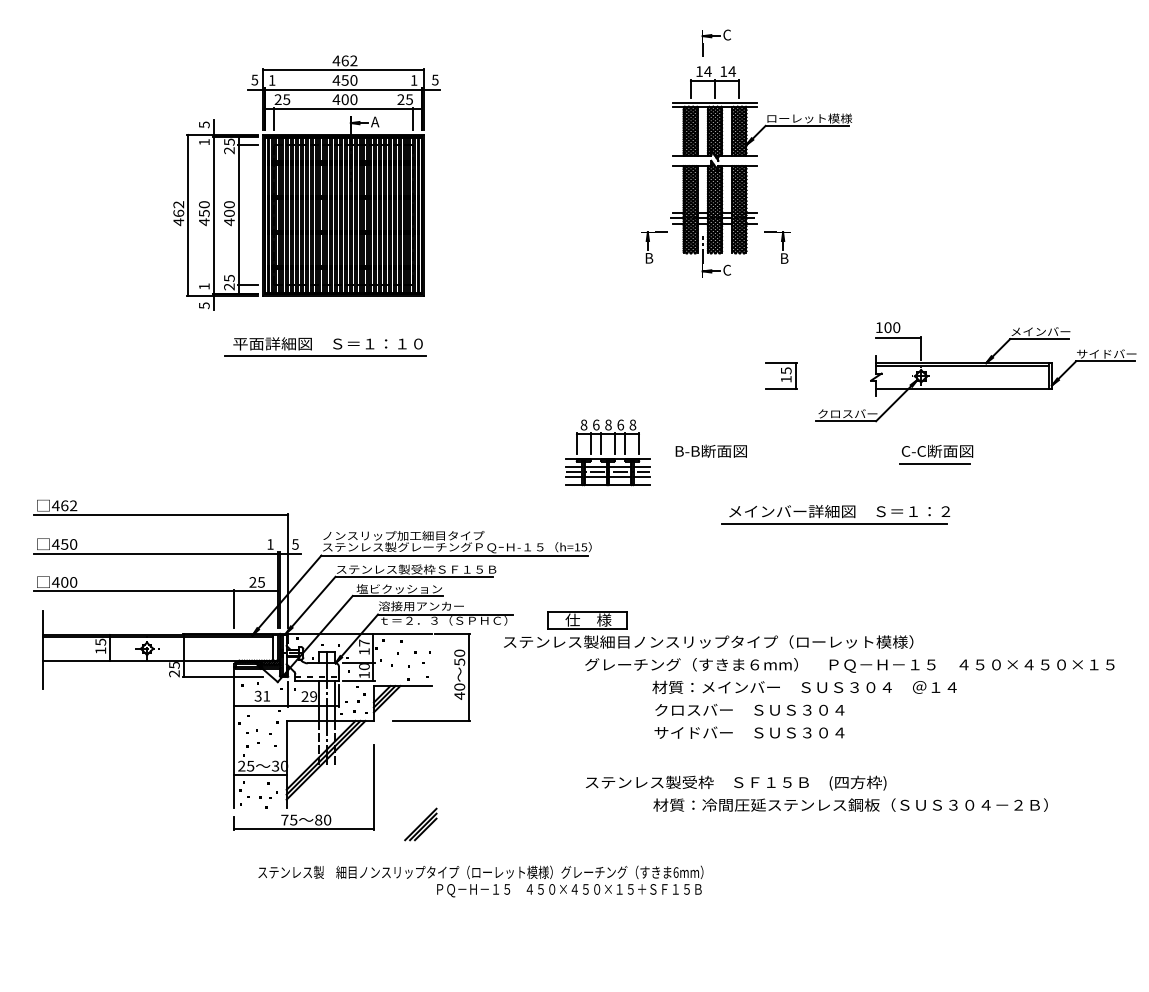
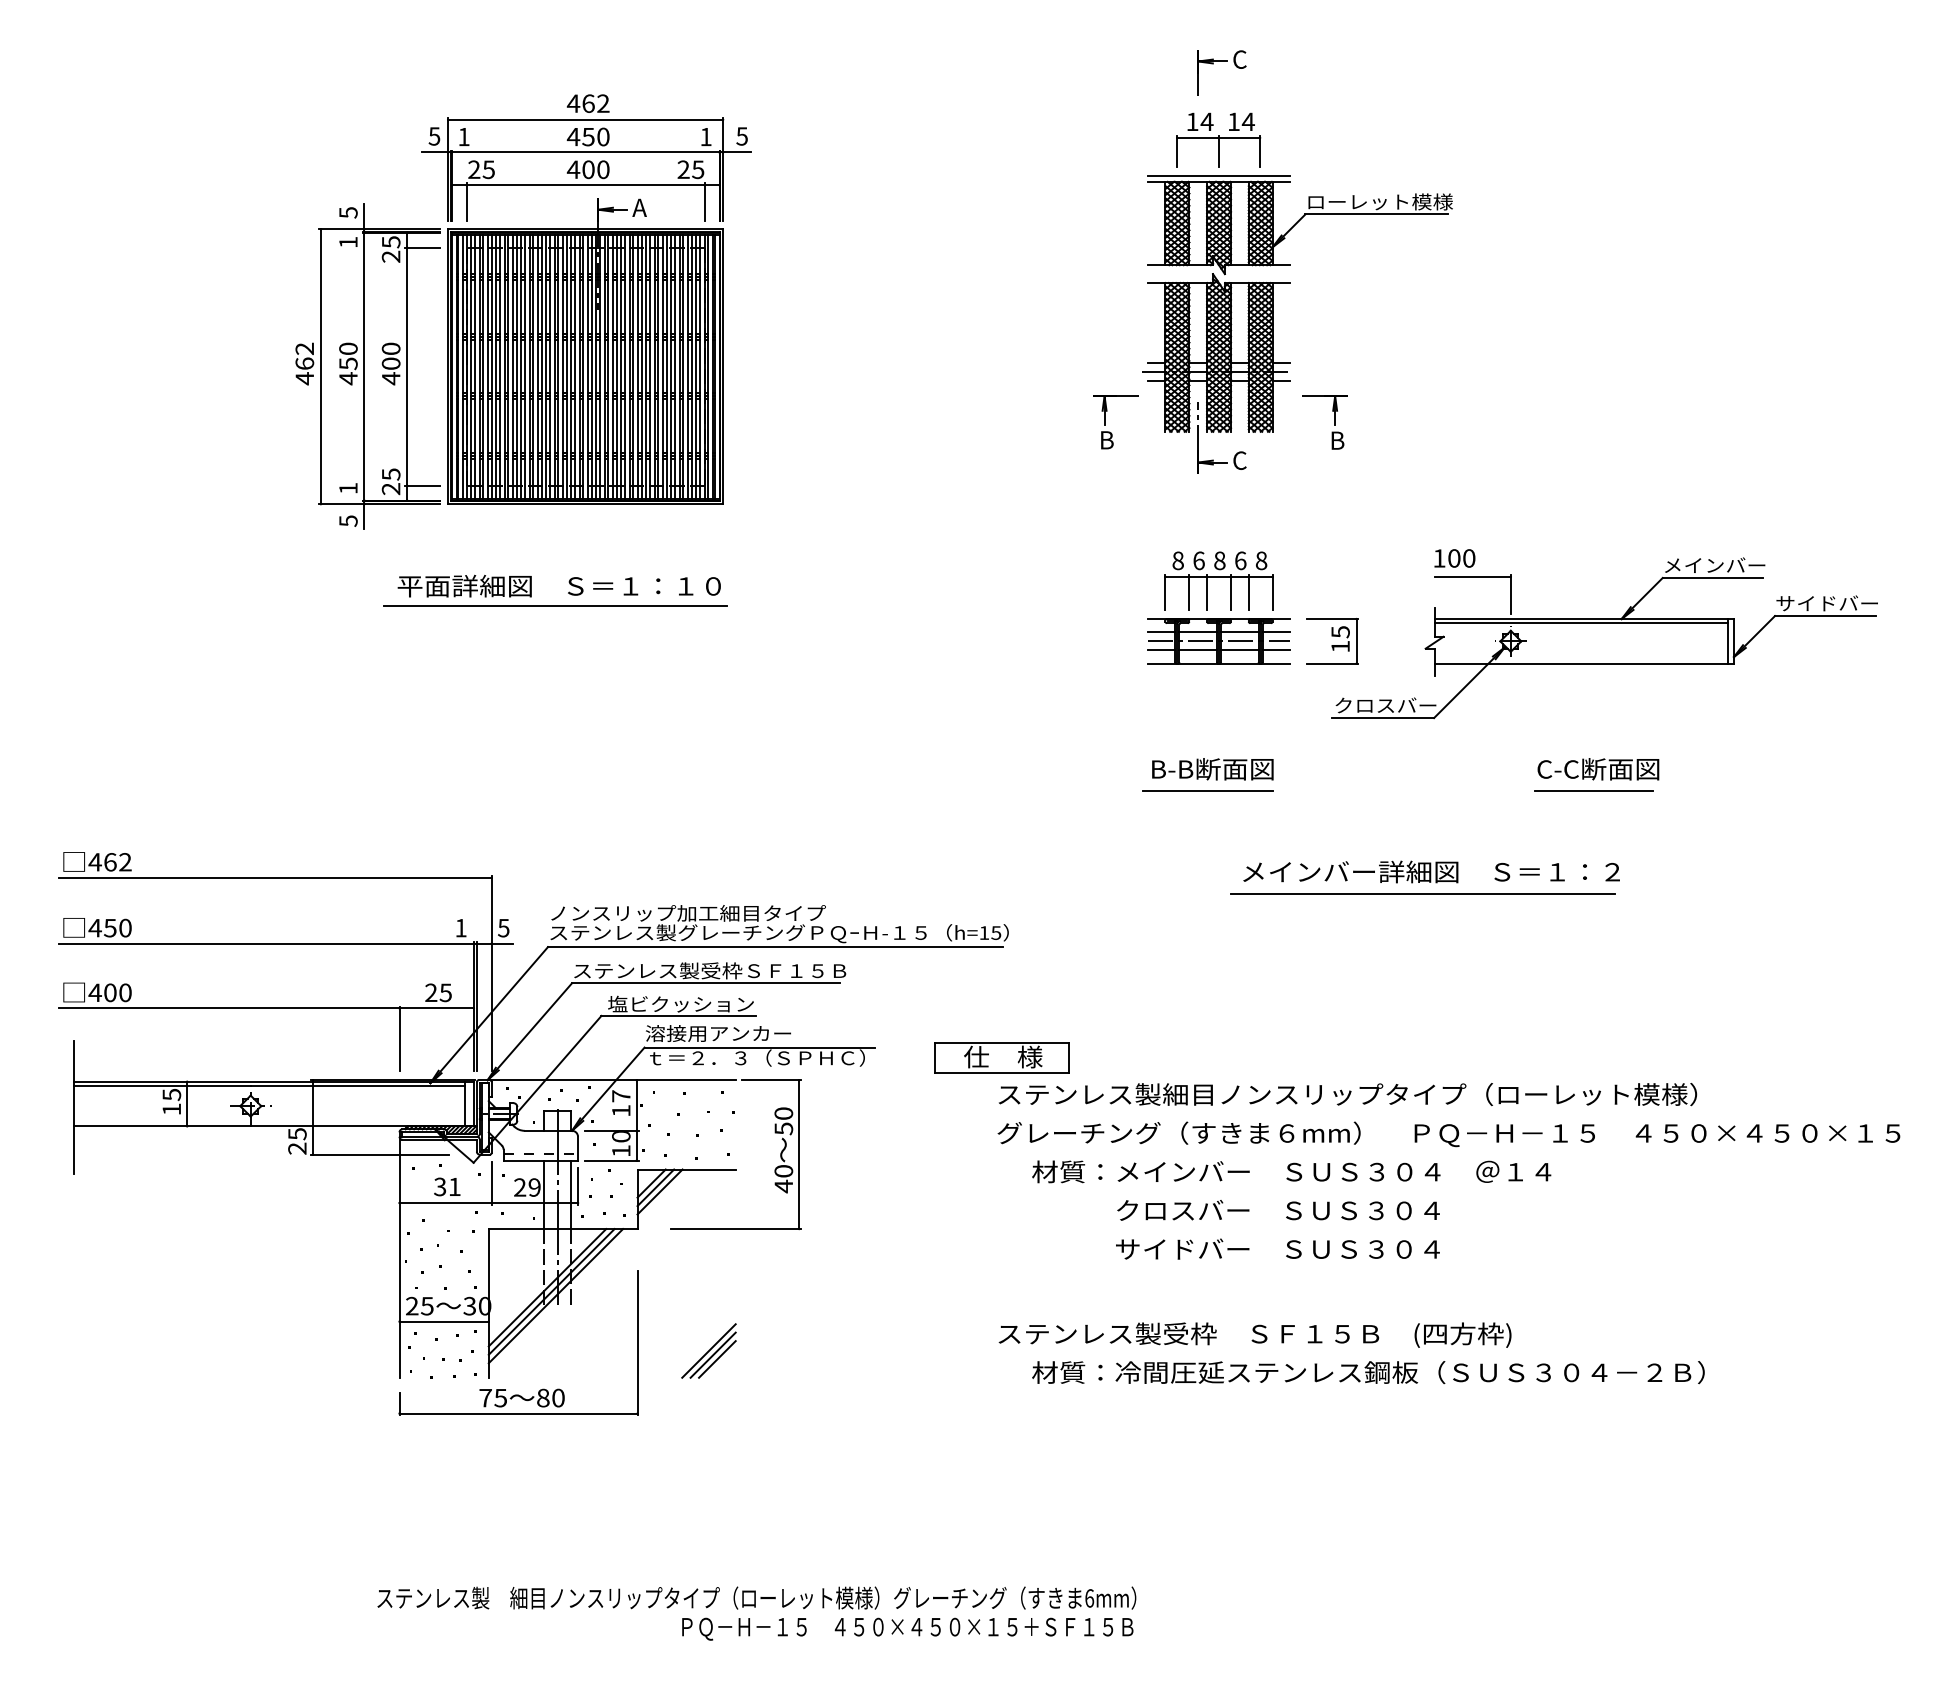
part: (975, 372) -> (1603, 634), moved
part: (607, 452) -> (1218, 607), moved
line: (708, 463) -> (1207, 790), added
text: (708, 641) -> (1347, 1093), moved
text: (804, 686) -> (1291, 1170), moved
text: (850, 804) -> (1368, 1371), moved
part: (420, 824) -> (708, 1351), moved
text: (480, 881) -> (756, 1613), moved

